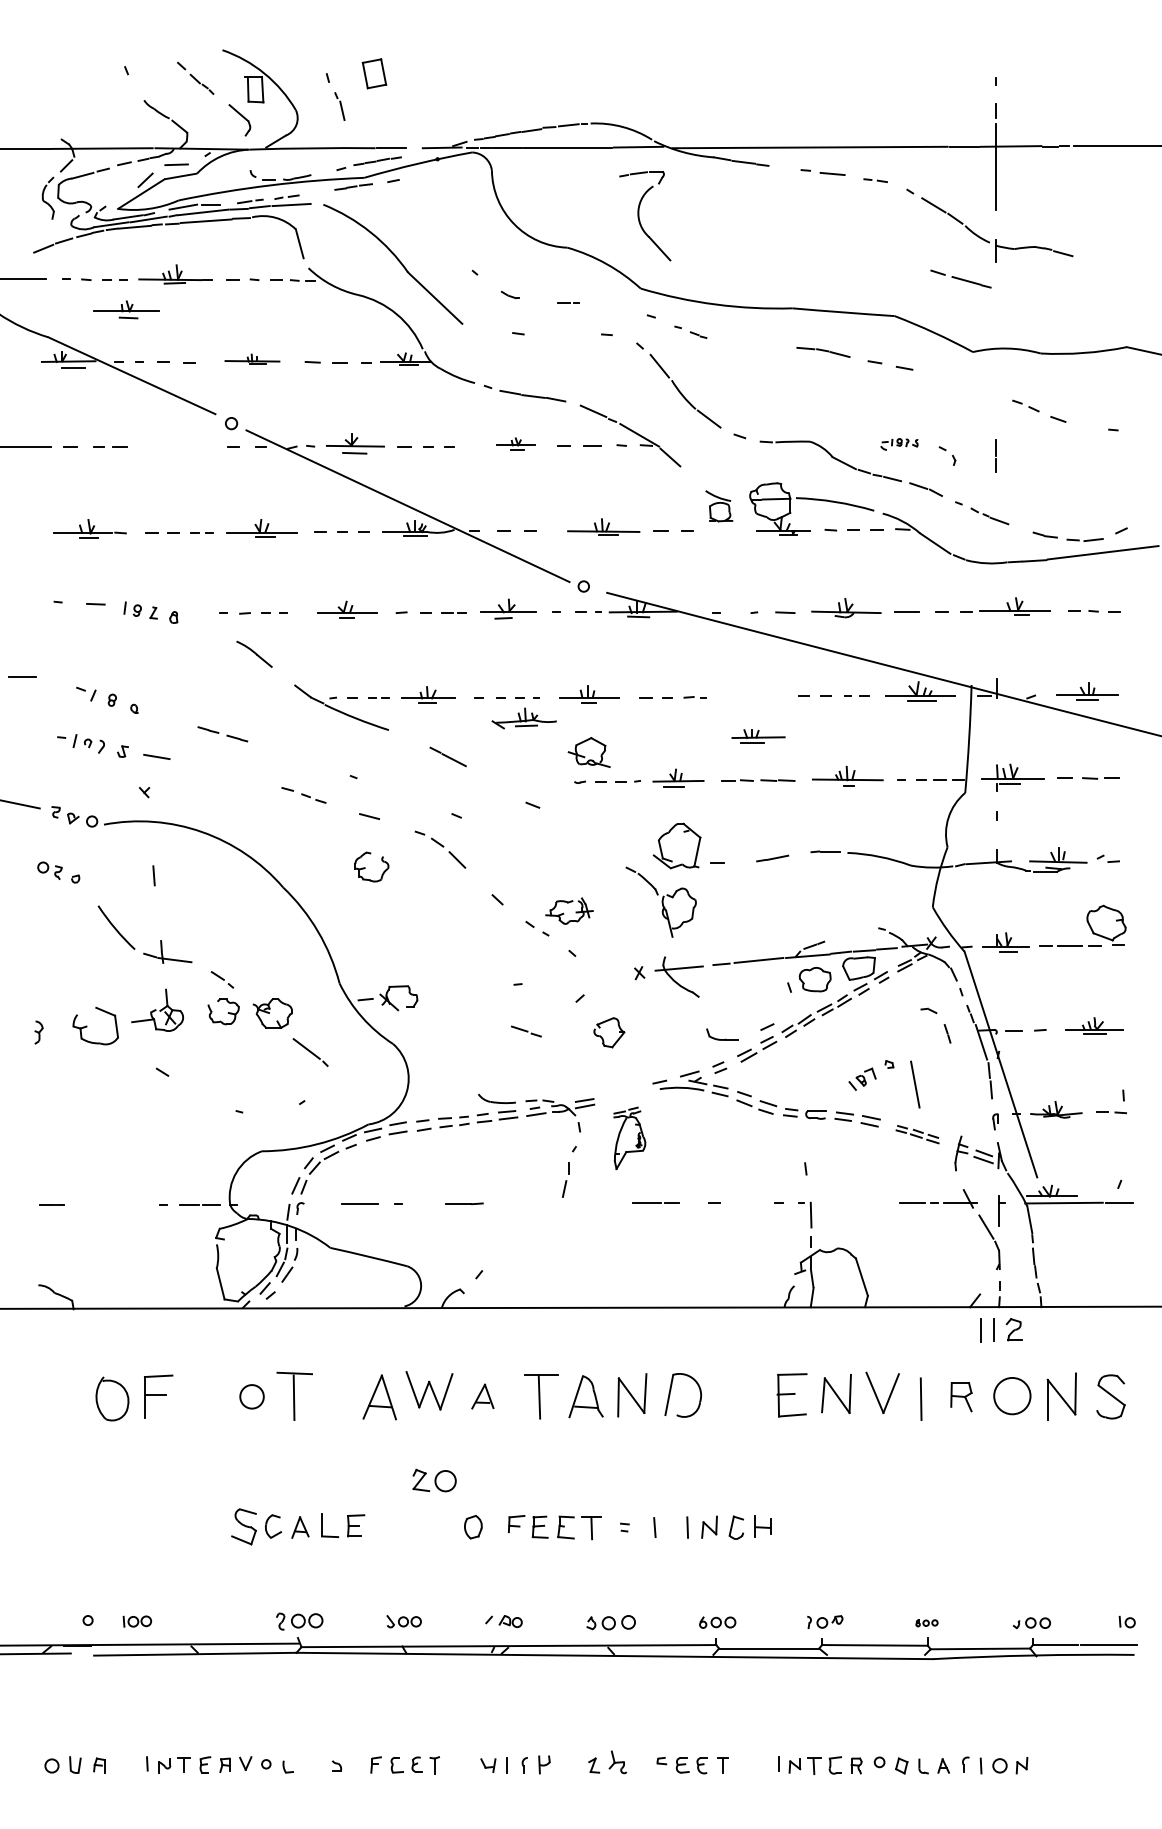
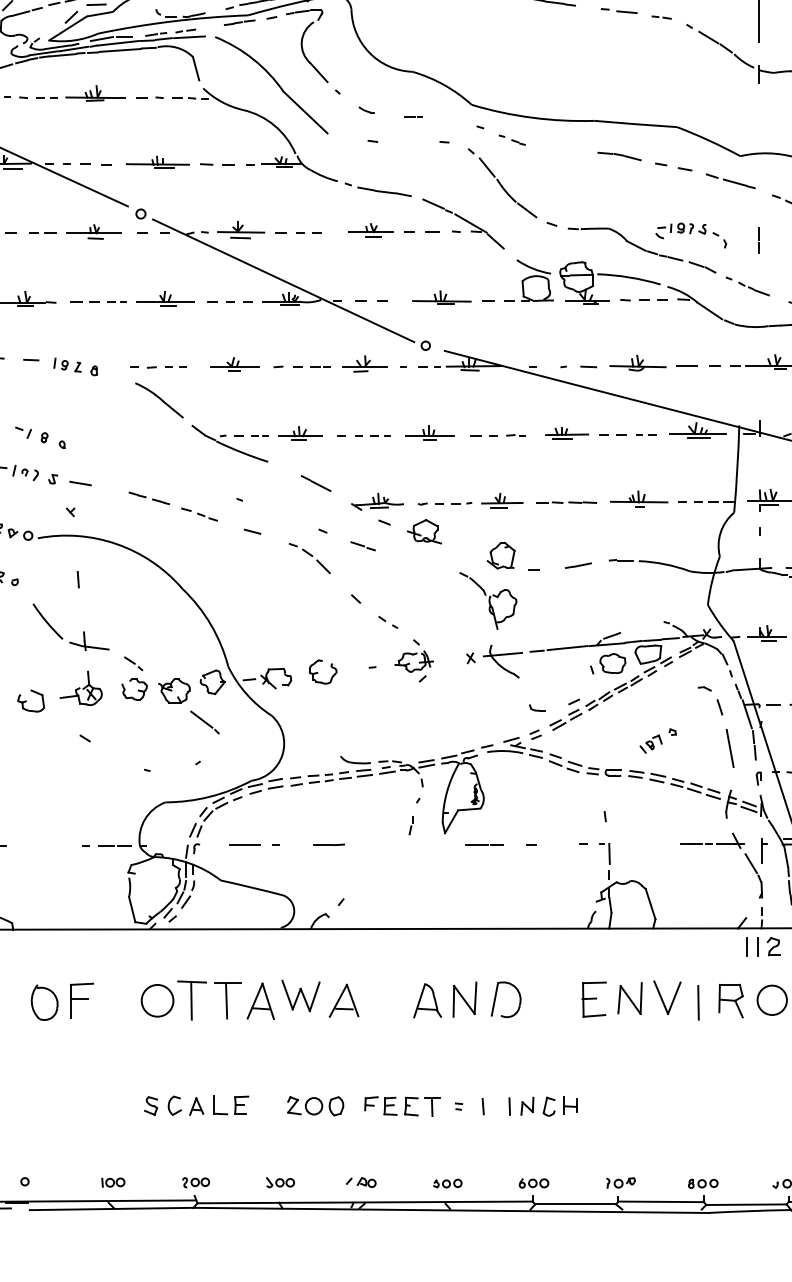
part: (645, 216) -> (307, 46), moved
line: (960, 278) -> (730, 180), moved
part: (126, 309) -> (94, 231), moved
part: (252, 358) -> (157, 161), size x1.43
part: (515, 443) -> (370, 230), size x1.43
part: (899, 444) -> (681, 230), size x1.67
part: (719, 506) -> (535, 281), size x1.67
part: (254, 654) -> (159, 400), size x1.67
part: (523, 718) -> (377, 501), moved
line: (219, 733) -> (146, 497), moved
part: (758, 736) -> (567, 433), moved
part: (588, 752) -> (423, 531), moved
part: (676, 846) -> (500, 555), size x0.71
part: (365, 867) -> (317, 672), moved
part: (575, 911) -> (419, 661), moved
part: (95, 1025) -> (30, 700), size x0.71
line: (526, 1031) -> (363, 546), moved
part: (721, 1034) -> (537, 707), size x0.62
part: (603, 1038) -> (208, 686), moved
line: (915, 1084) -> (730, 748), moved
part: (917, 1134) -> (695, 788), size x1.43
part: (629, 1138) -> (462, 792), size x1.67
part: (565, 1180) -> (410, 825), size x0.62
circle: (251, 1396) -> (157, 1000), size x1.67
part: (482, 1396) -> (343, 1000), size x1.67
part: (541, 1396) -> (228, 1000), moved
part: (961, 1397) -> (731, 1001), size x1.43
part: (434, 1480) -> (305, 1105), moved
part: (243, 1526) -> (150, 1105), size x0.62
part: (137, 1621) -> (113, 1182), moved
part: (299, 1621) -> (195, 1182), size x0.71
part: (610, 1622) -> (447, 1183), size x0.71
part: (926, 1623) -> (702, 1184), size x1.67

